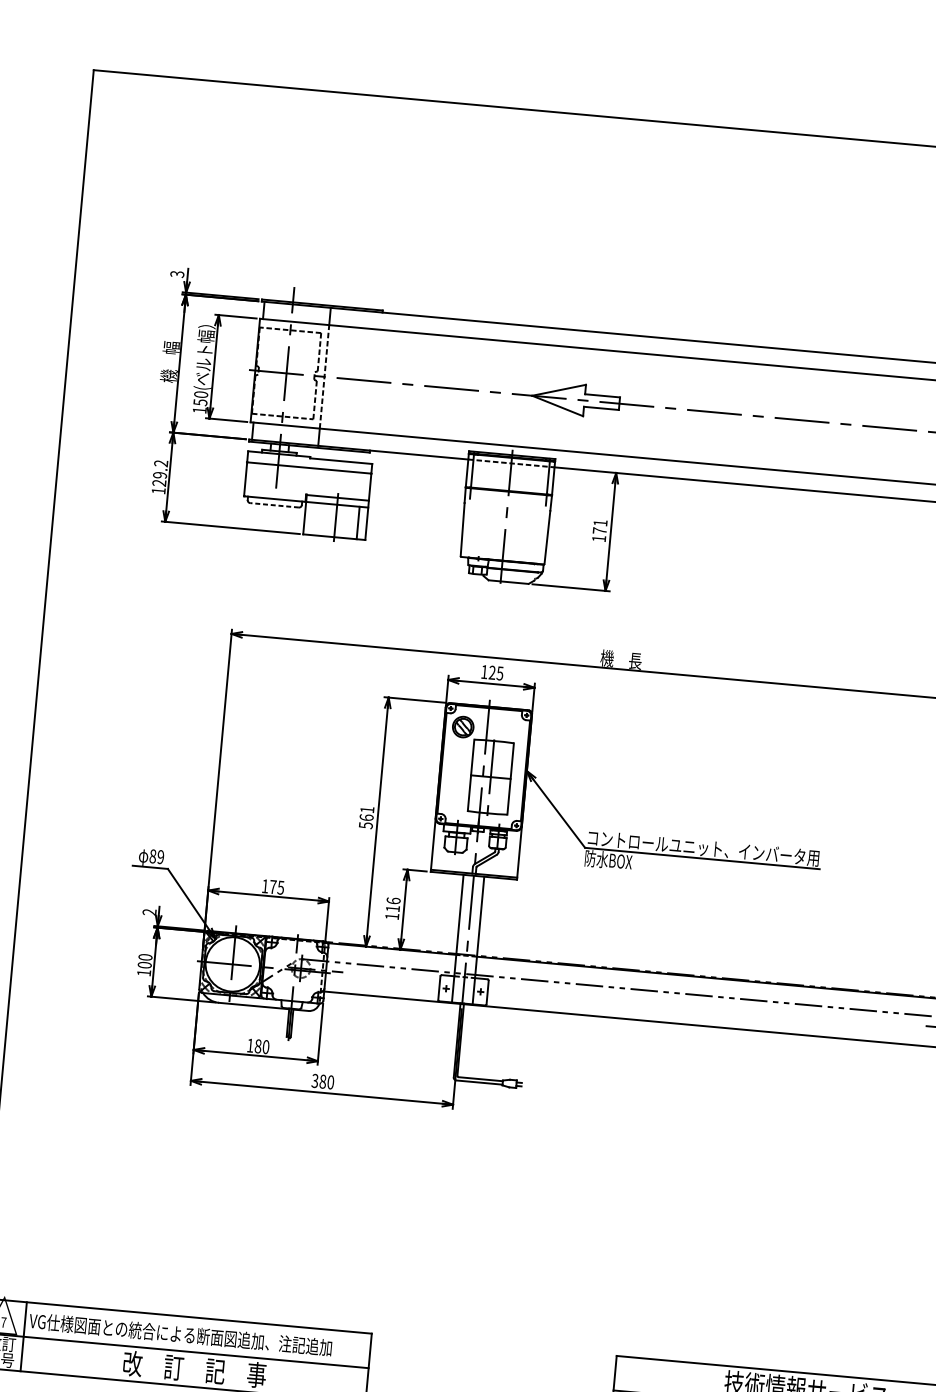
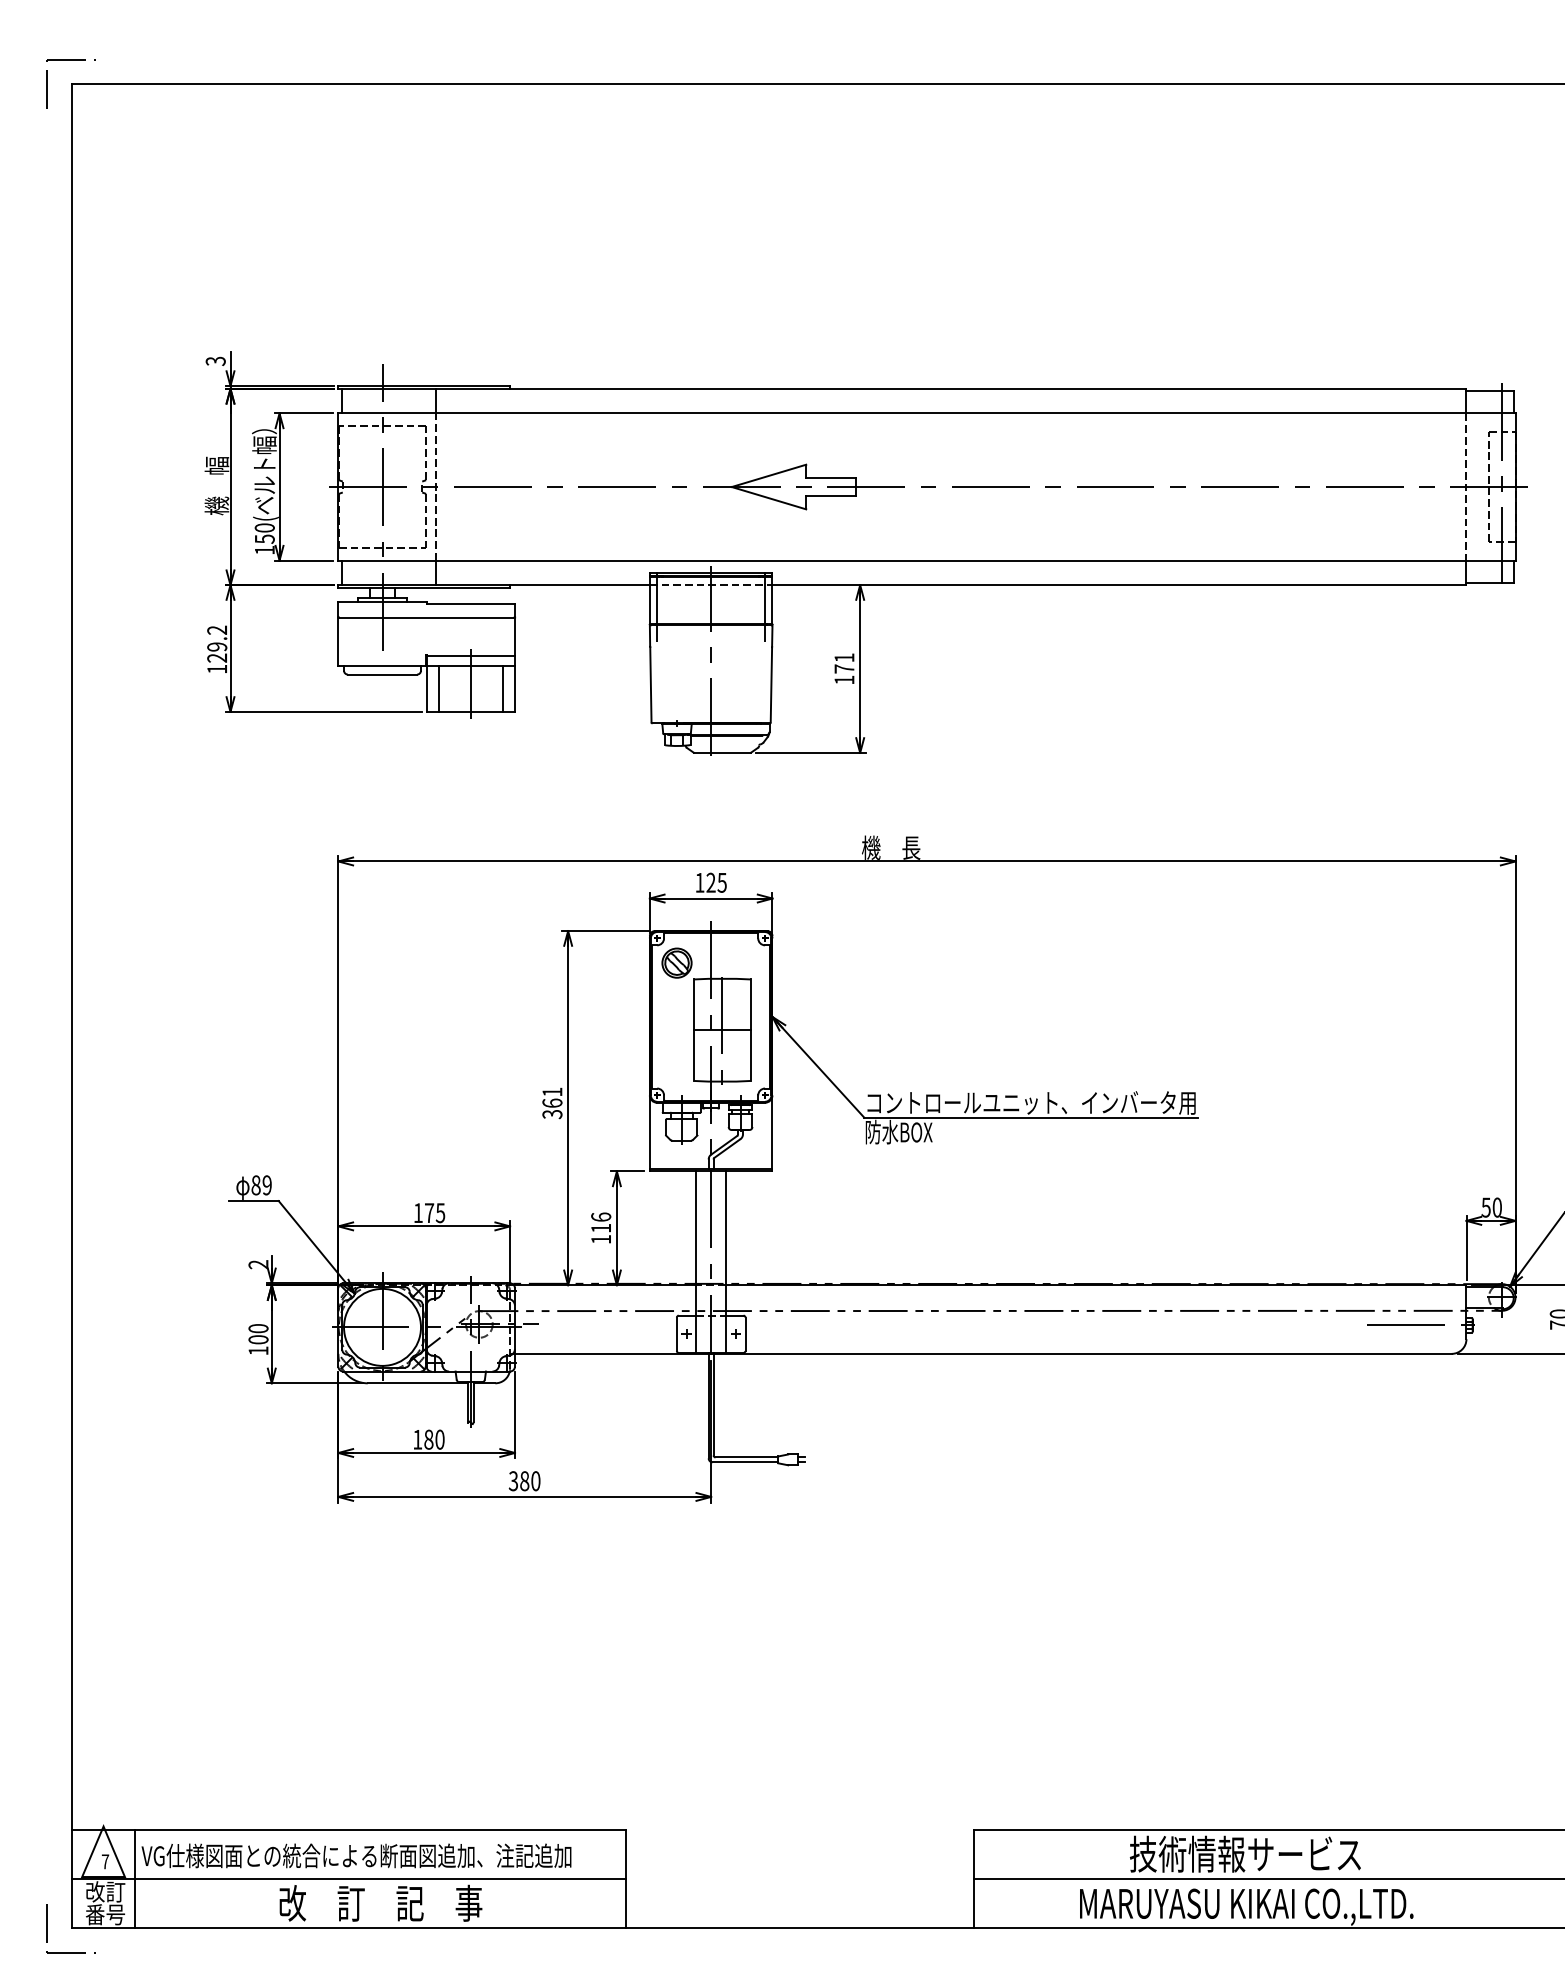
part: (94, 53) -> (70, 60), added
line: (274, 505) -> (382, 674), dashed -> solid
line: (313, 518) -> (438, 688), added
text: (365, 825) -> (551, 1114), 561 -> 361

